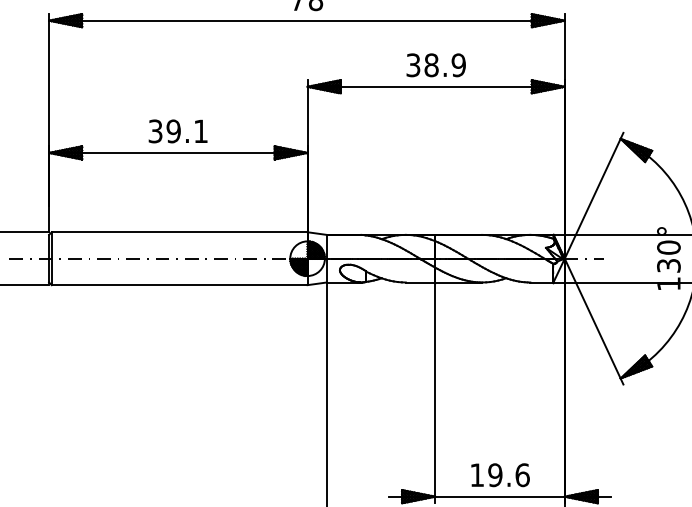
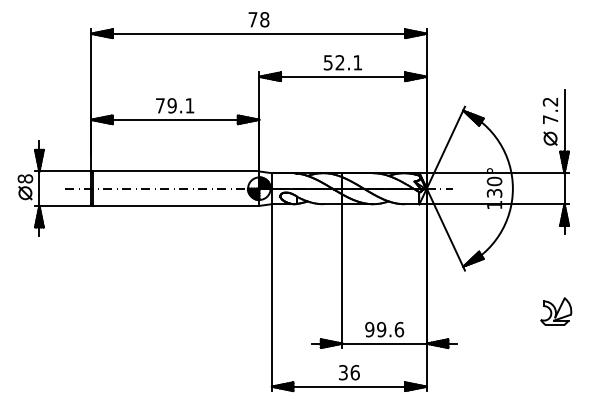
text: (436, 64) -> (343, 62), 38.9 -> 52.1
text: (155, 130) -> (160, 105), 39.1 -> 79.1
text: (476, 474) -> (369, 329), 19.6 -> 99.6

